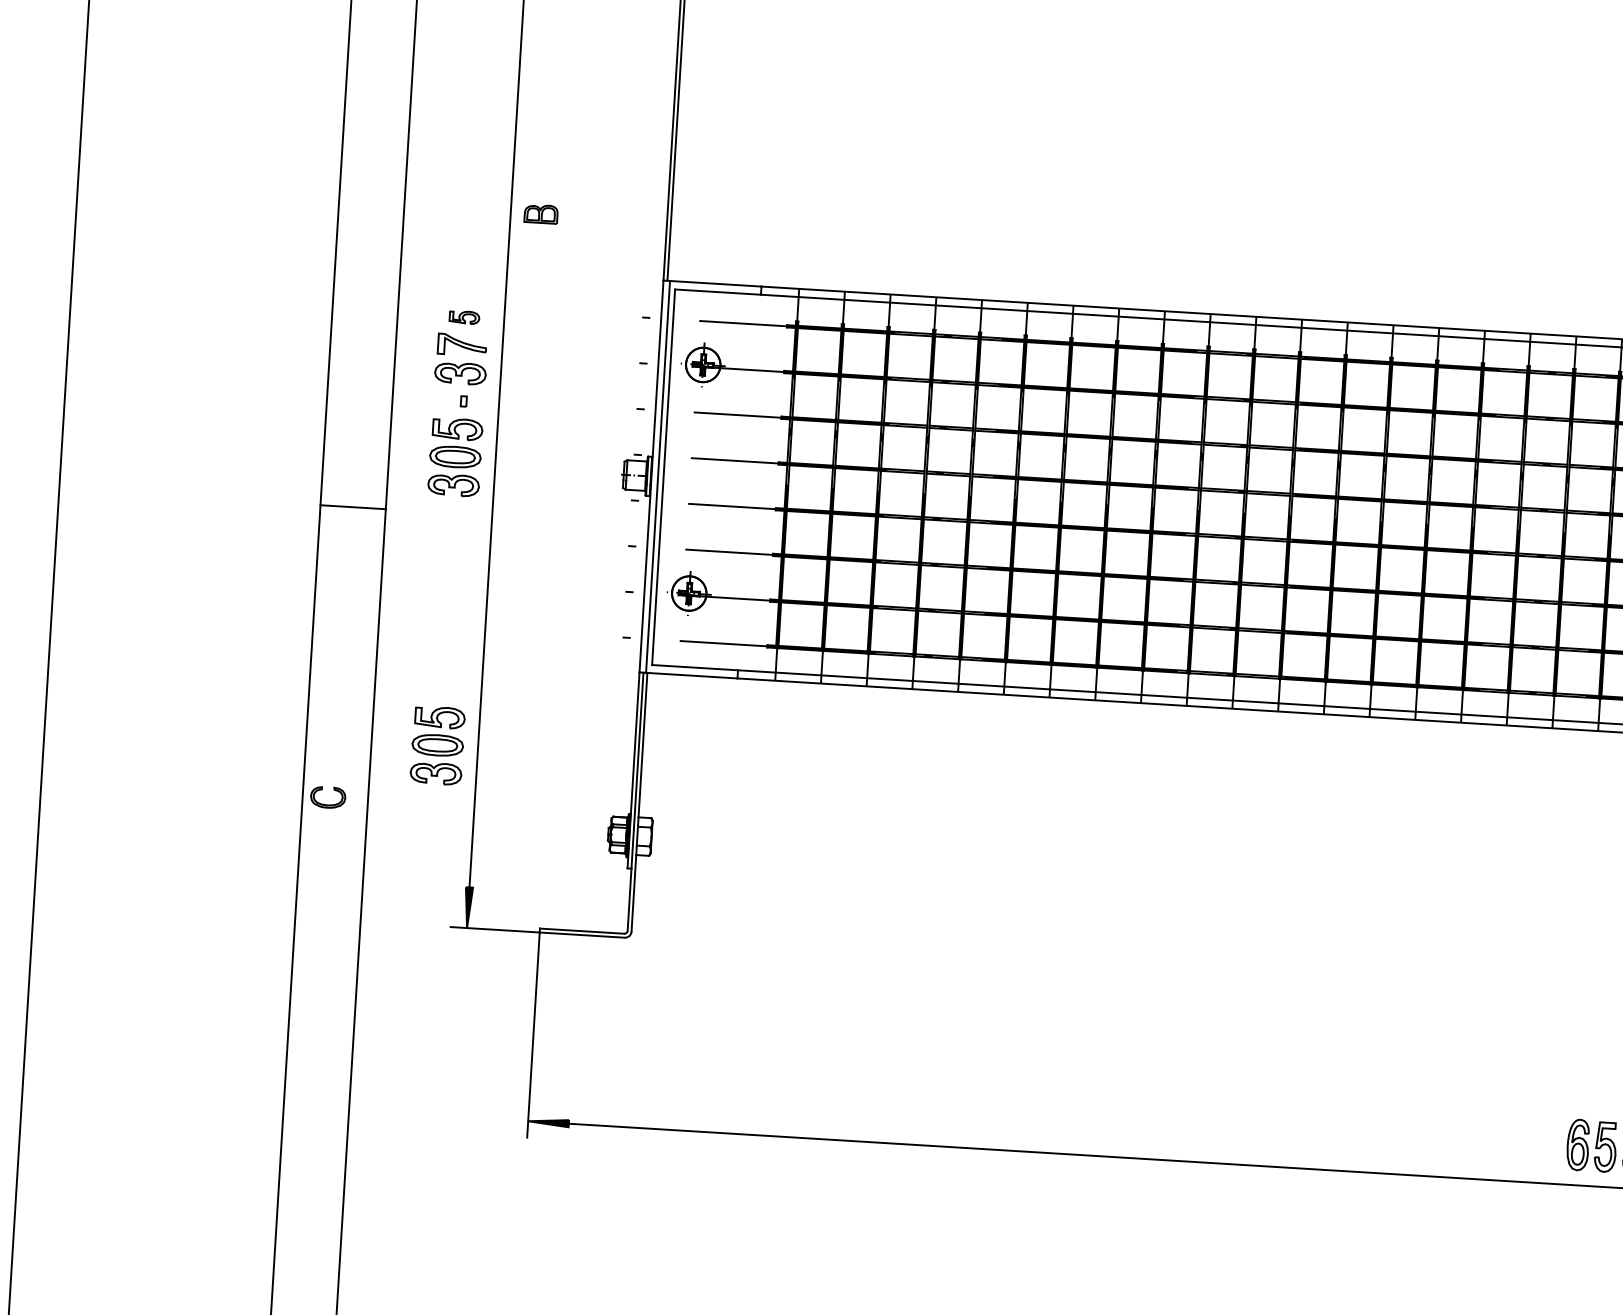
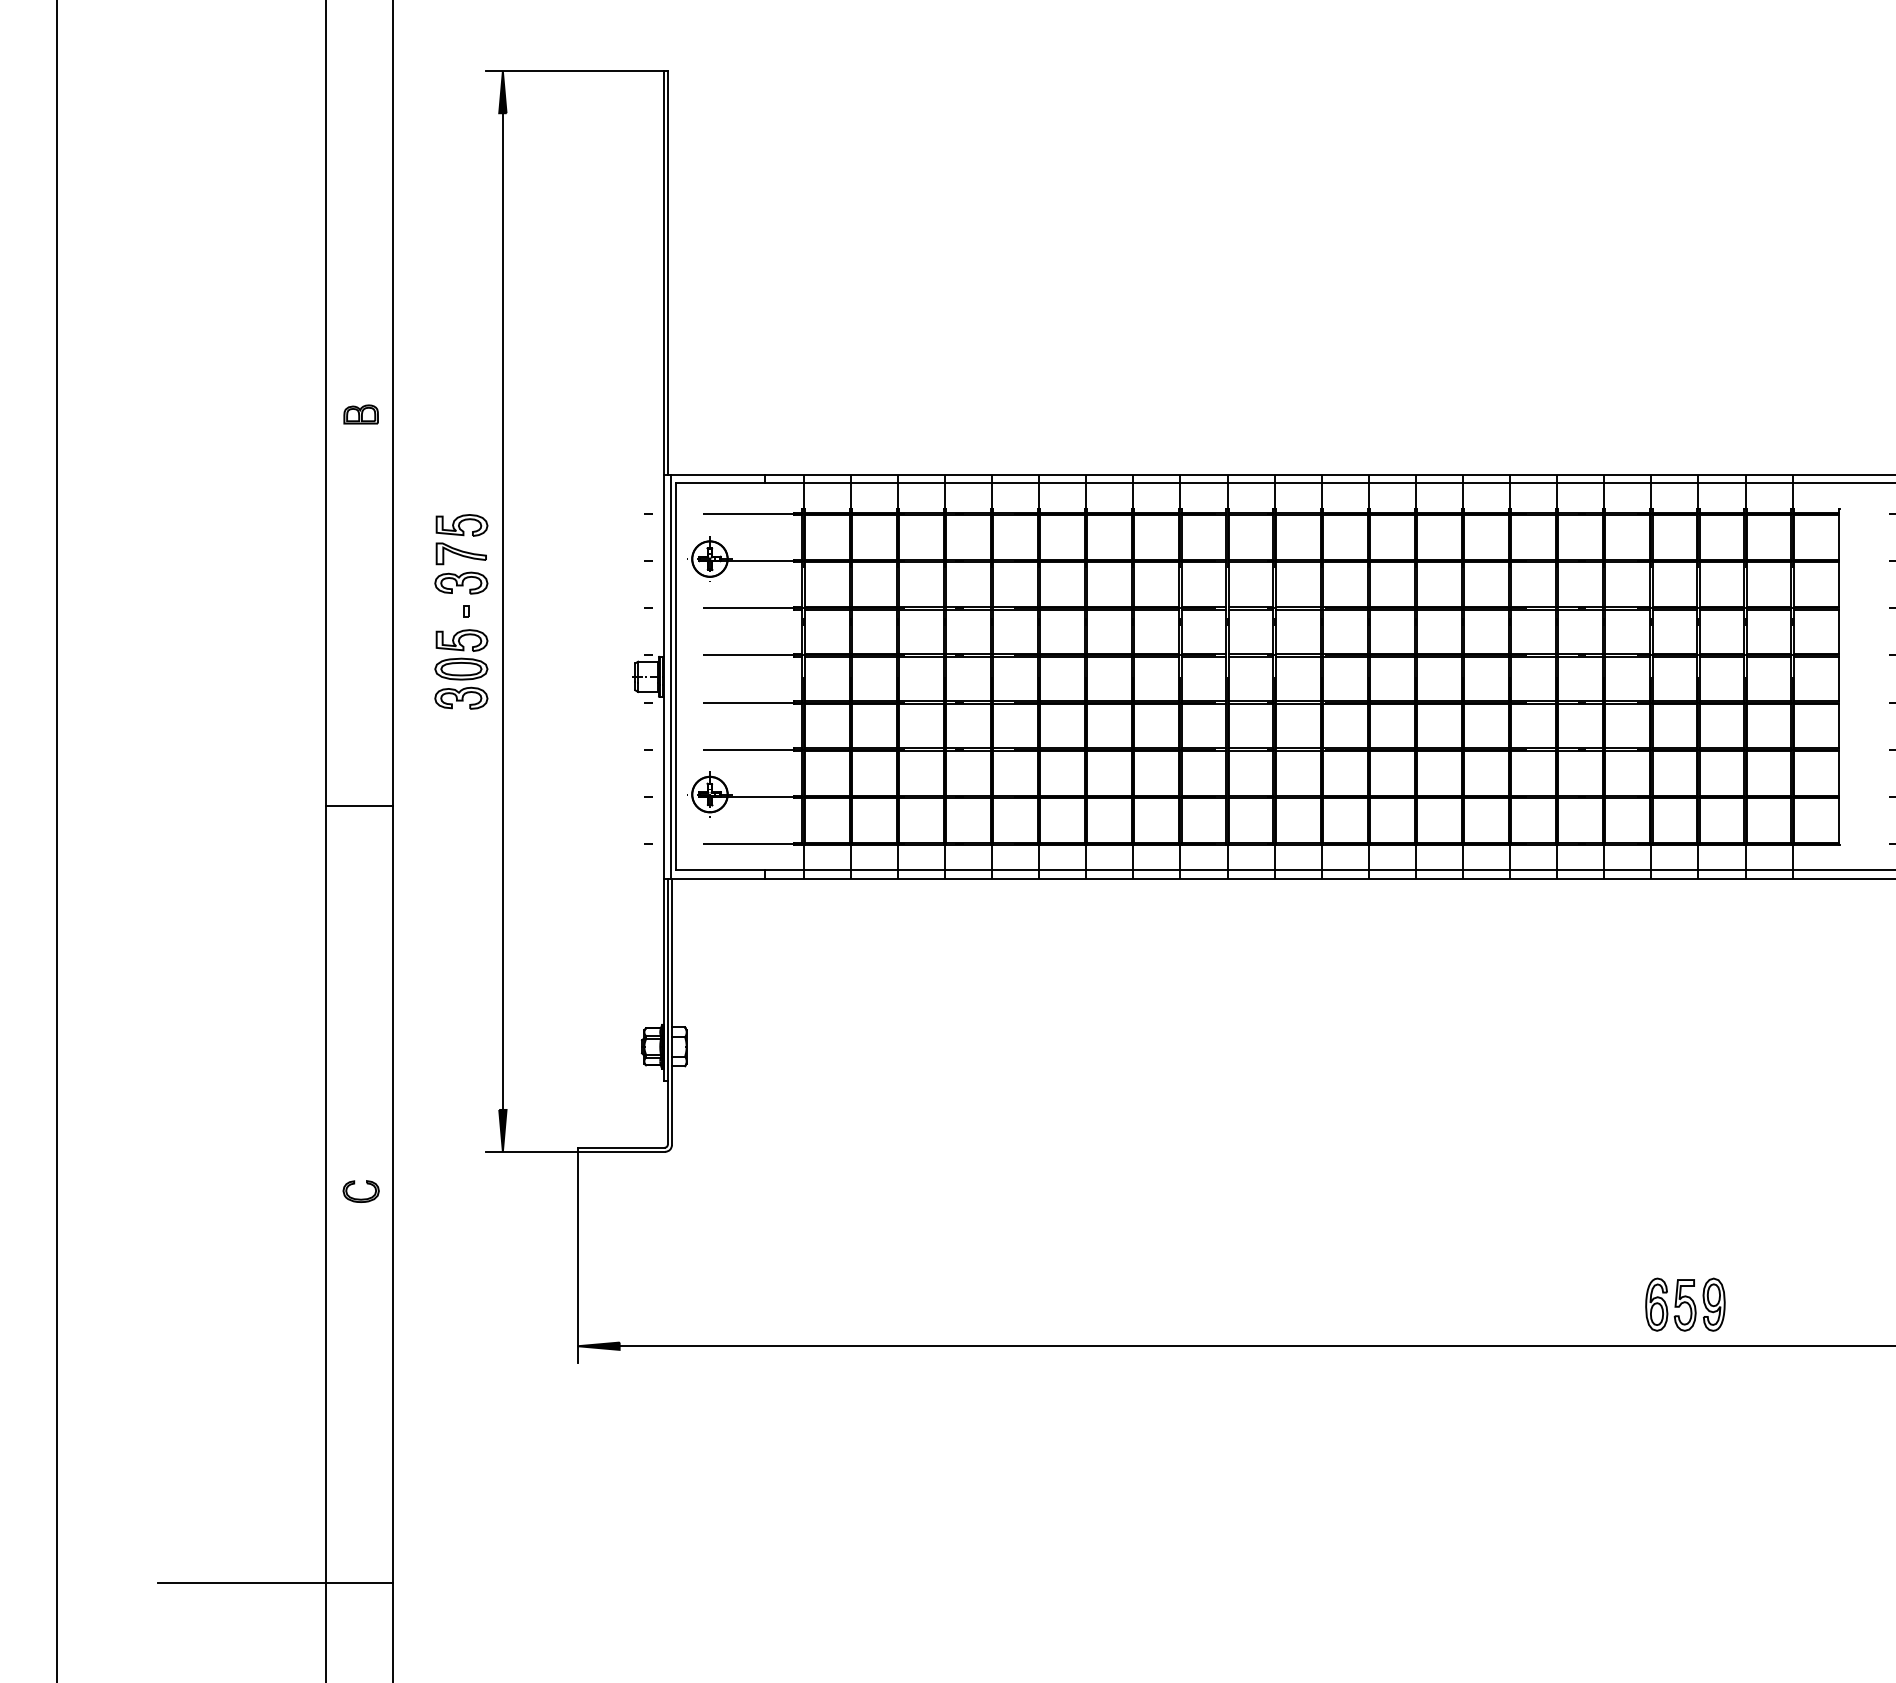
part: (540, 214) -> (360, 414), moved
part: (464, 317) -> (461, 525), size x1.67
line: (353, 507) -> (359, 806), moved
part: (437, 745) -> (461, 966), removed
part: (327, 804) -> (360, 1198), moved

